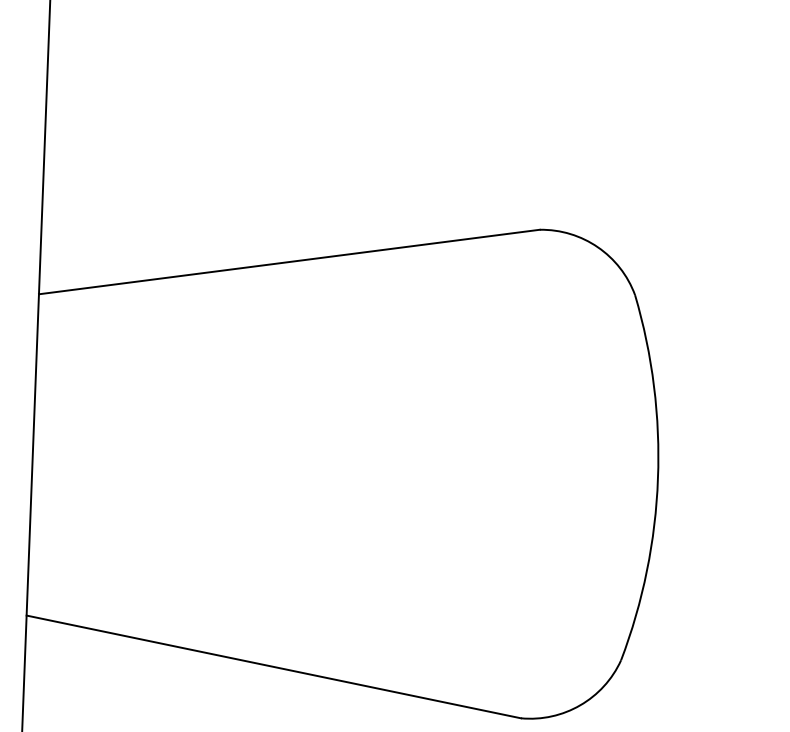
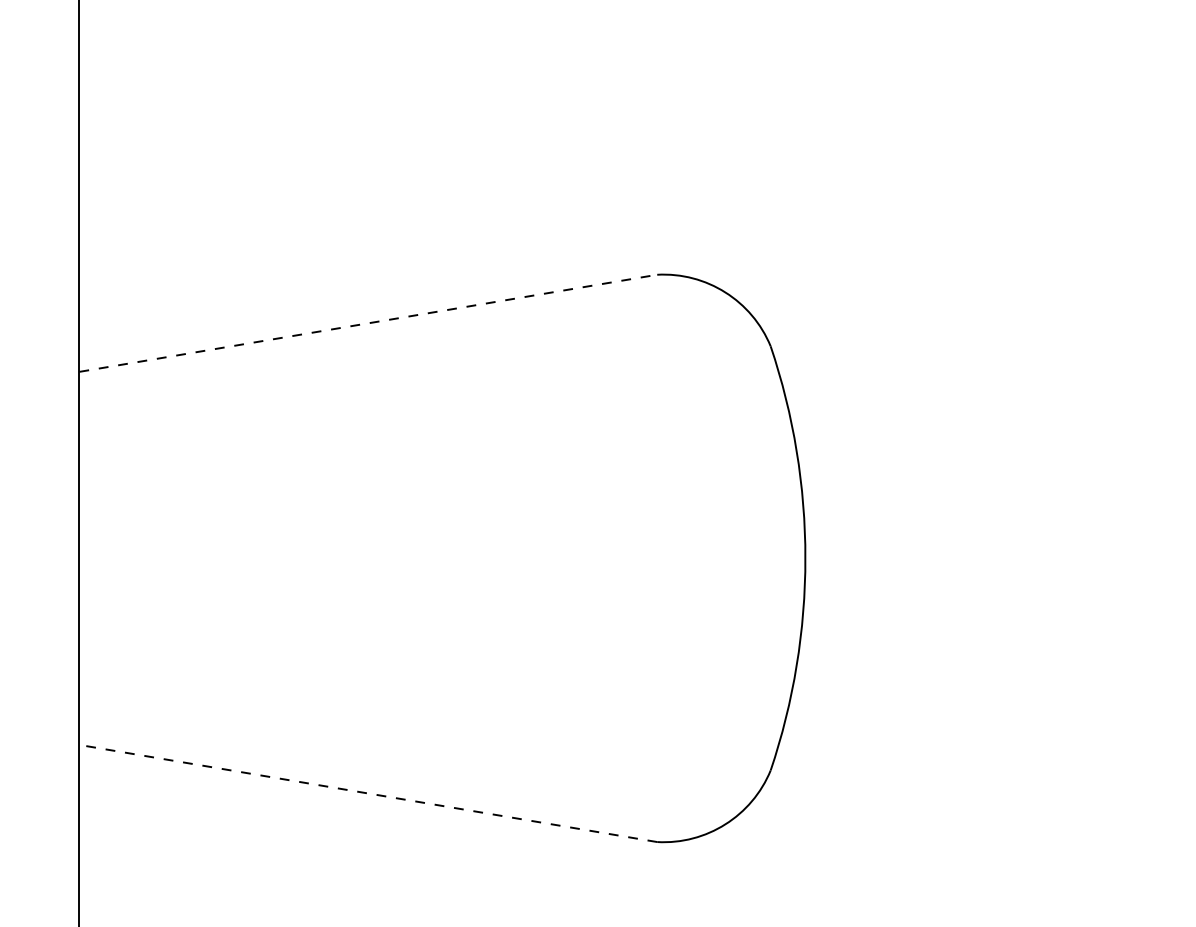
line: (289, 262) -> (368, 323), solid -> dashed
line: (273, 666) -> (368, 793), solid -> dashed

